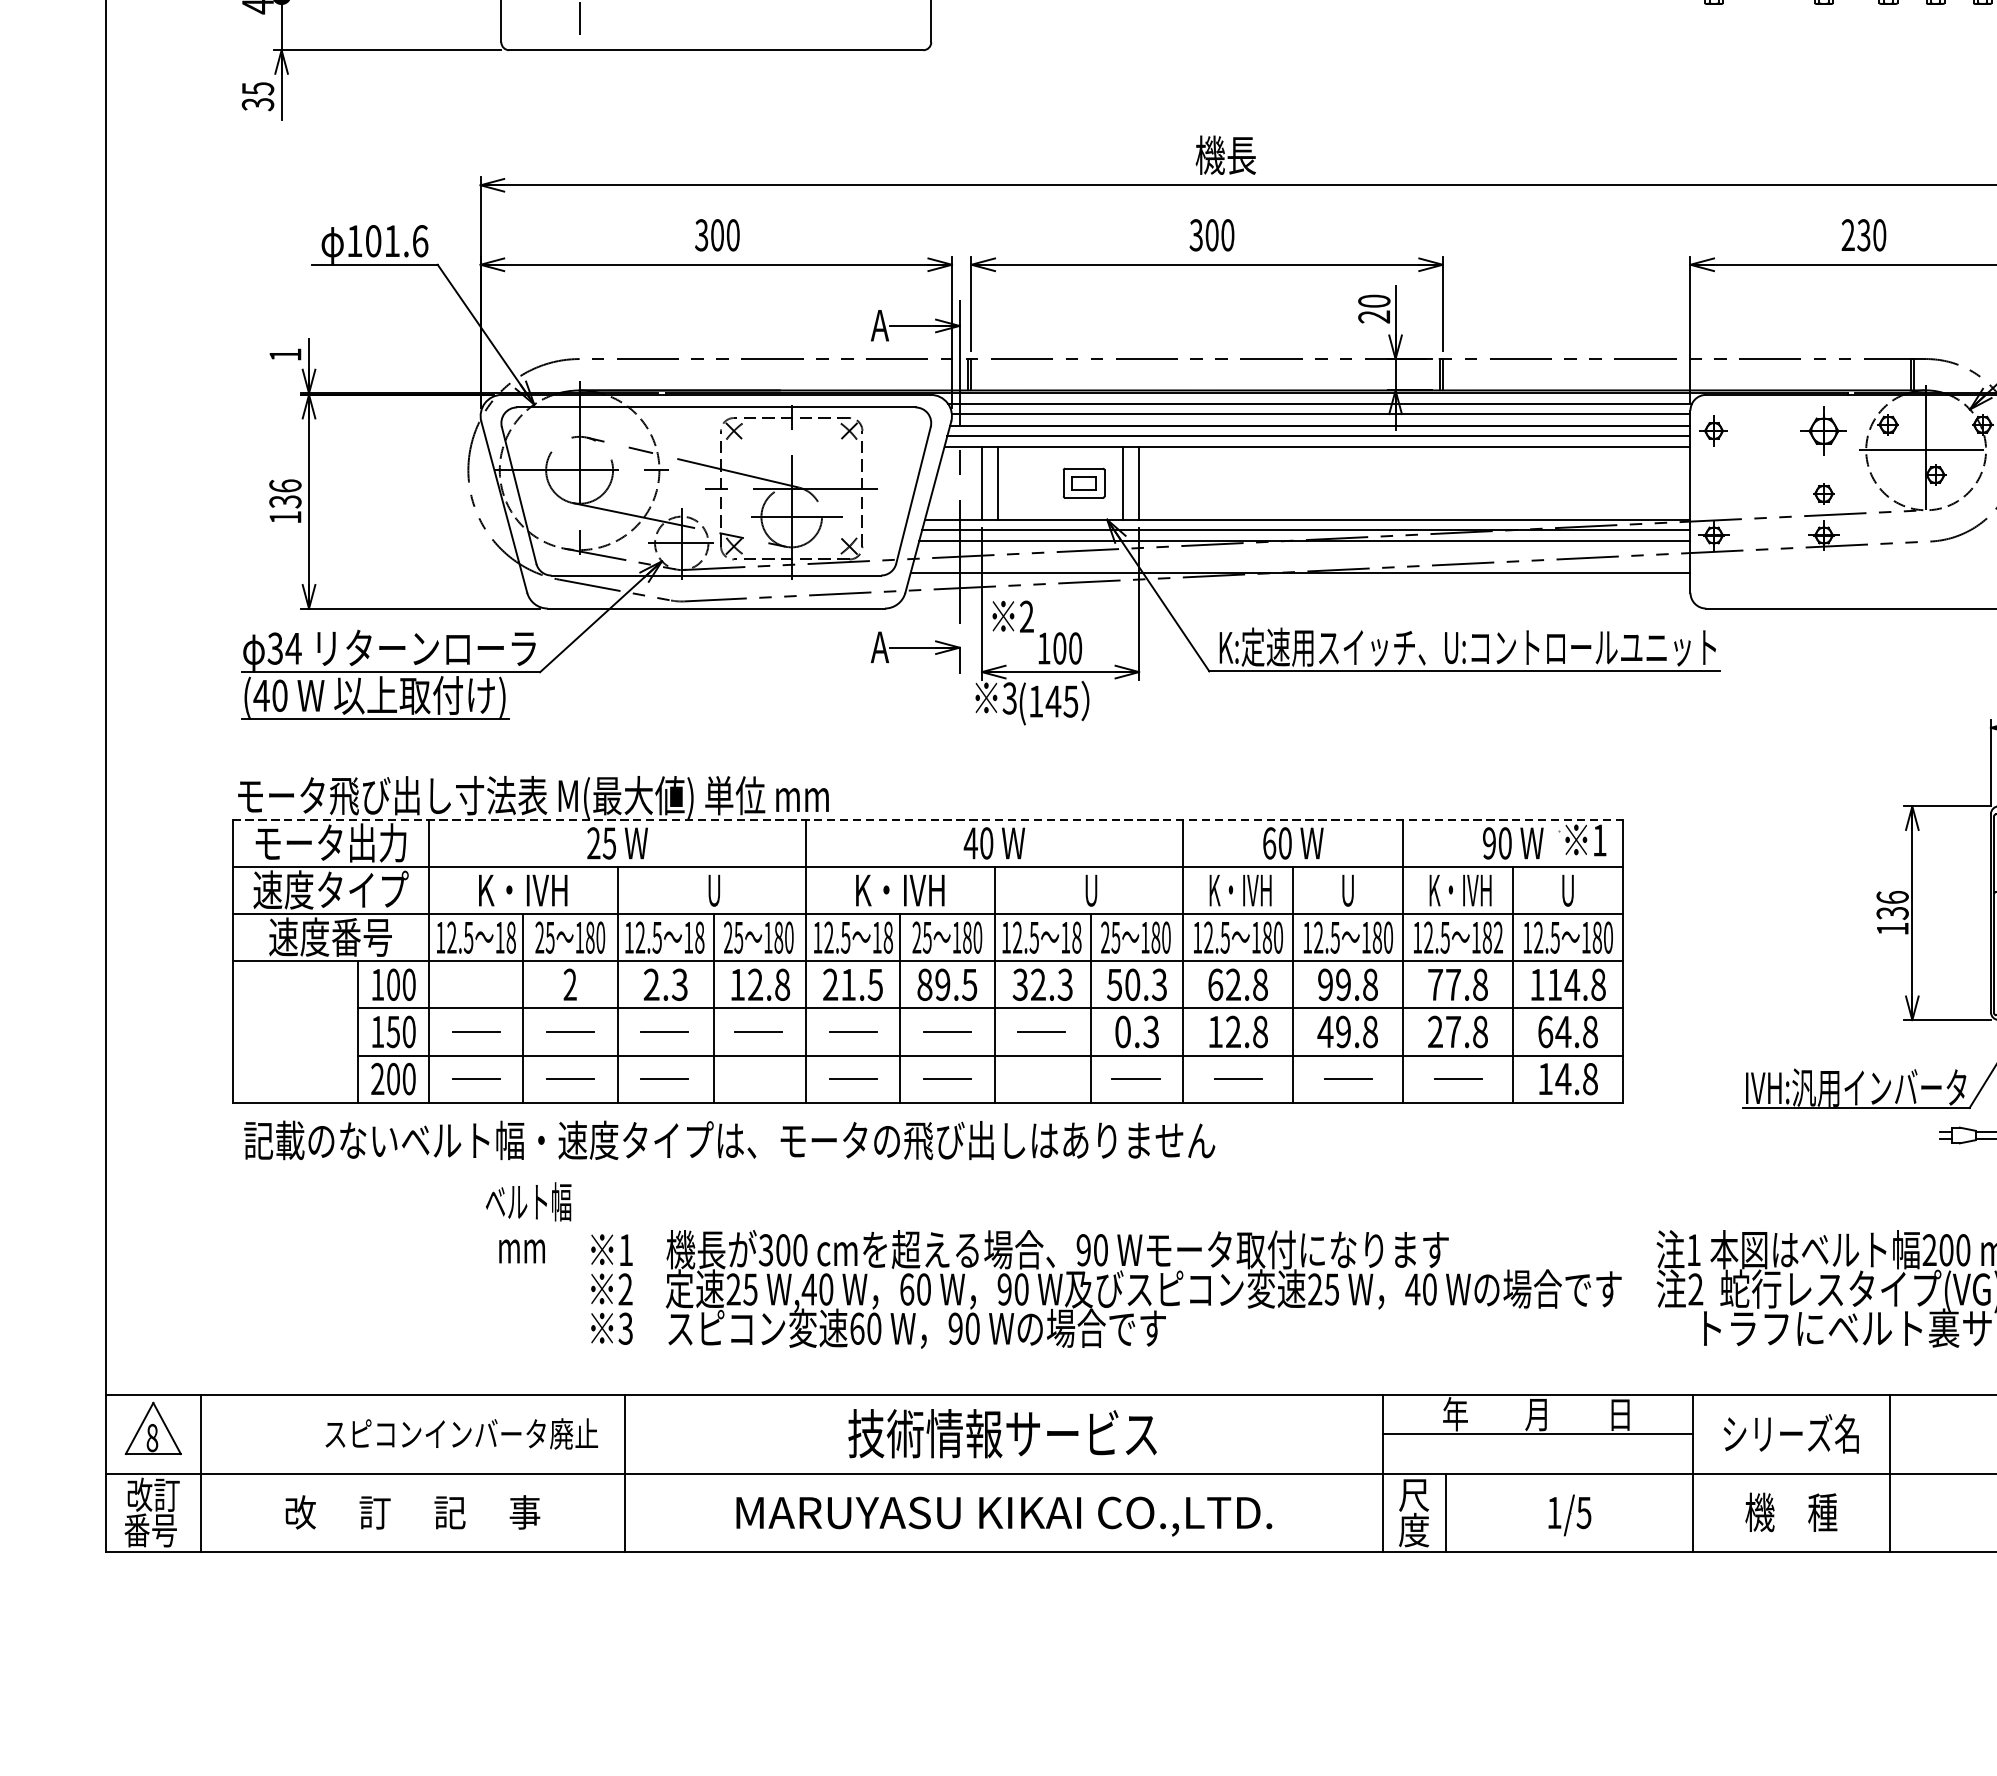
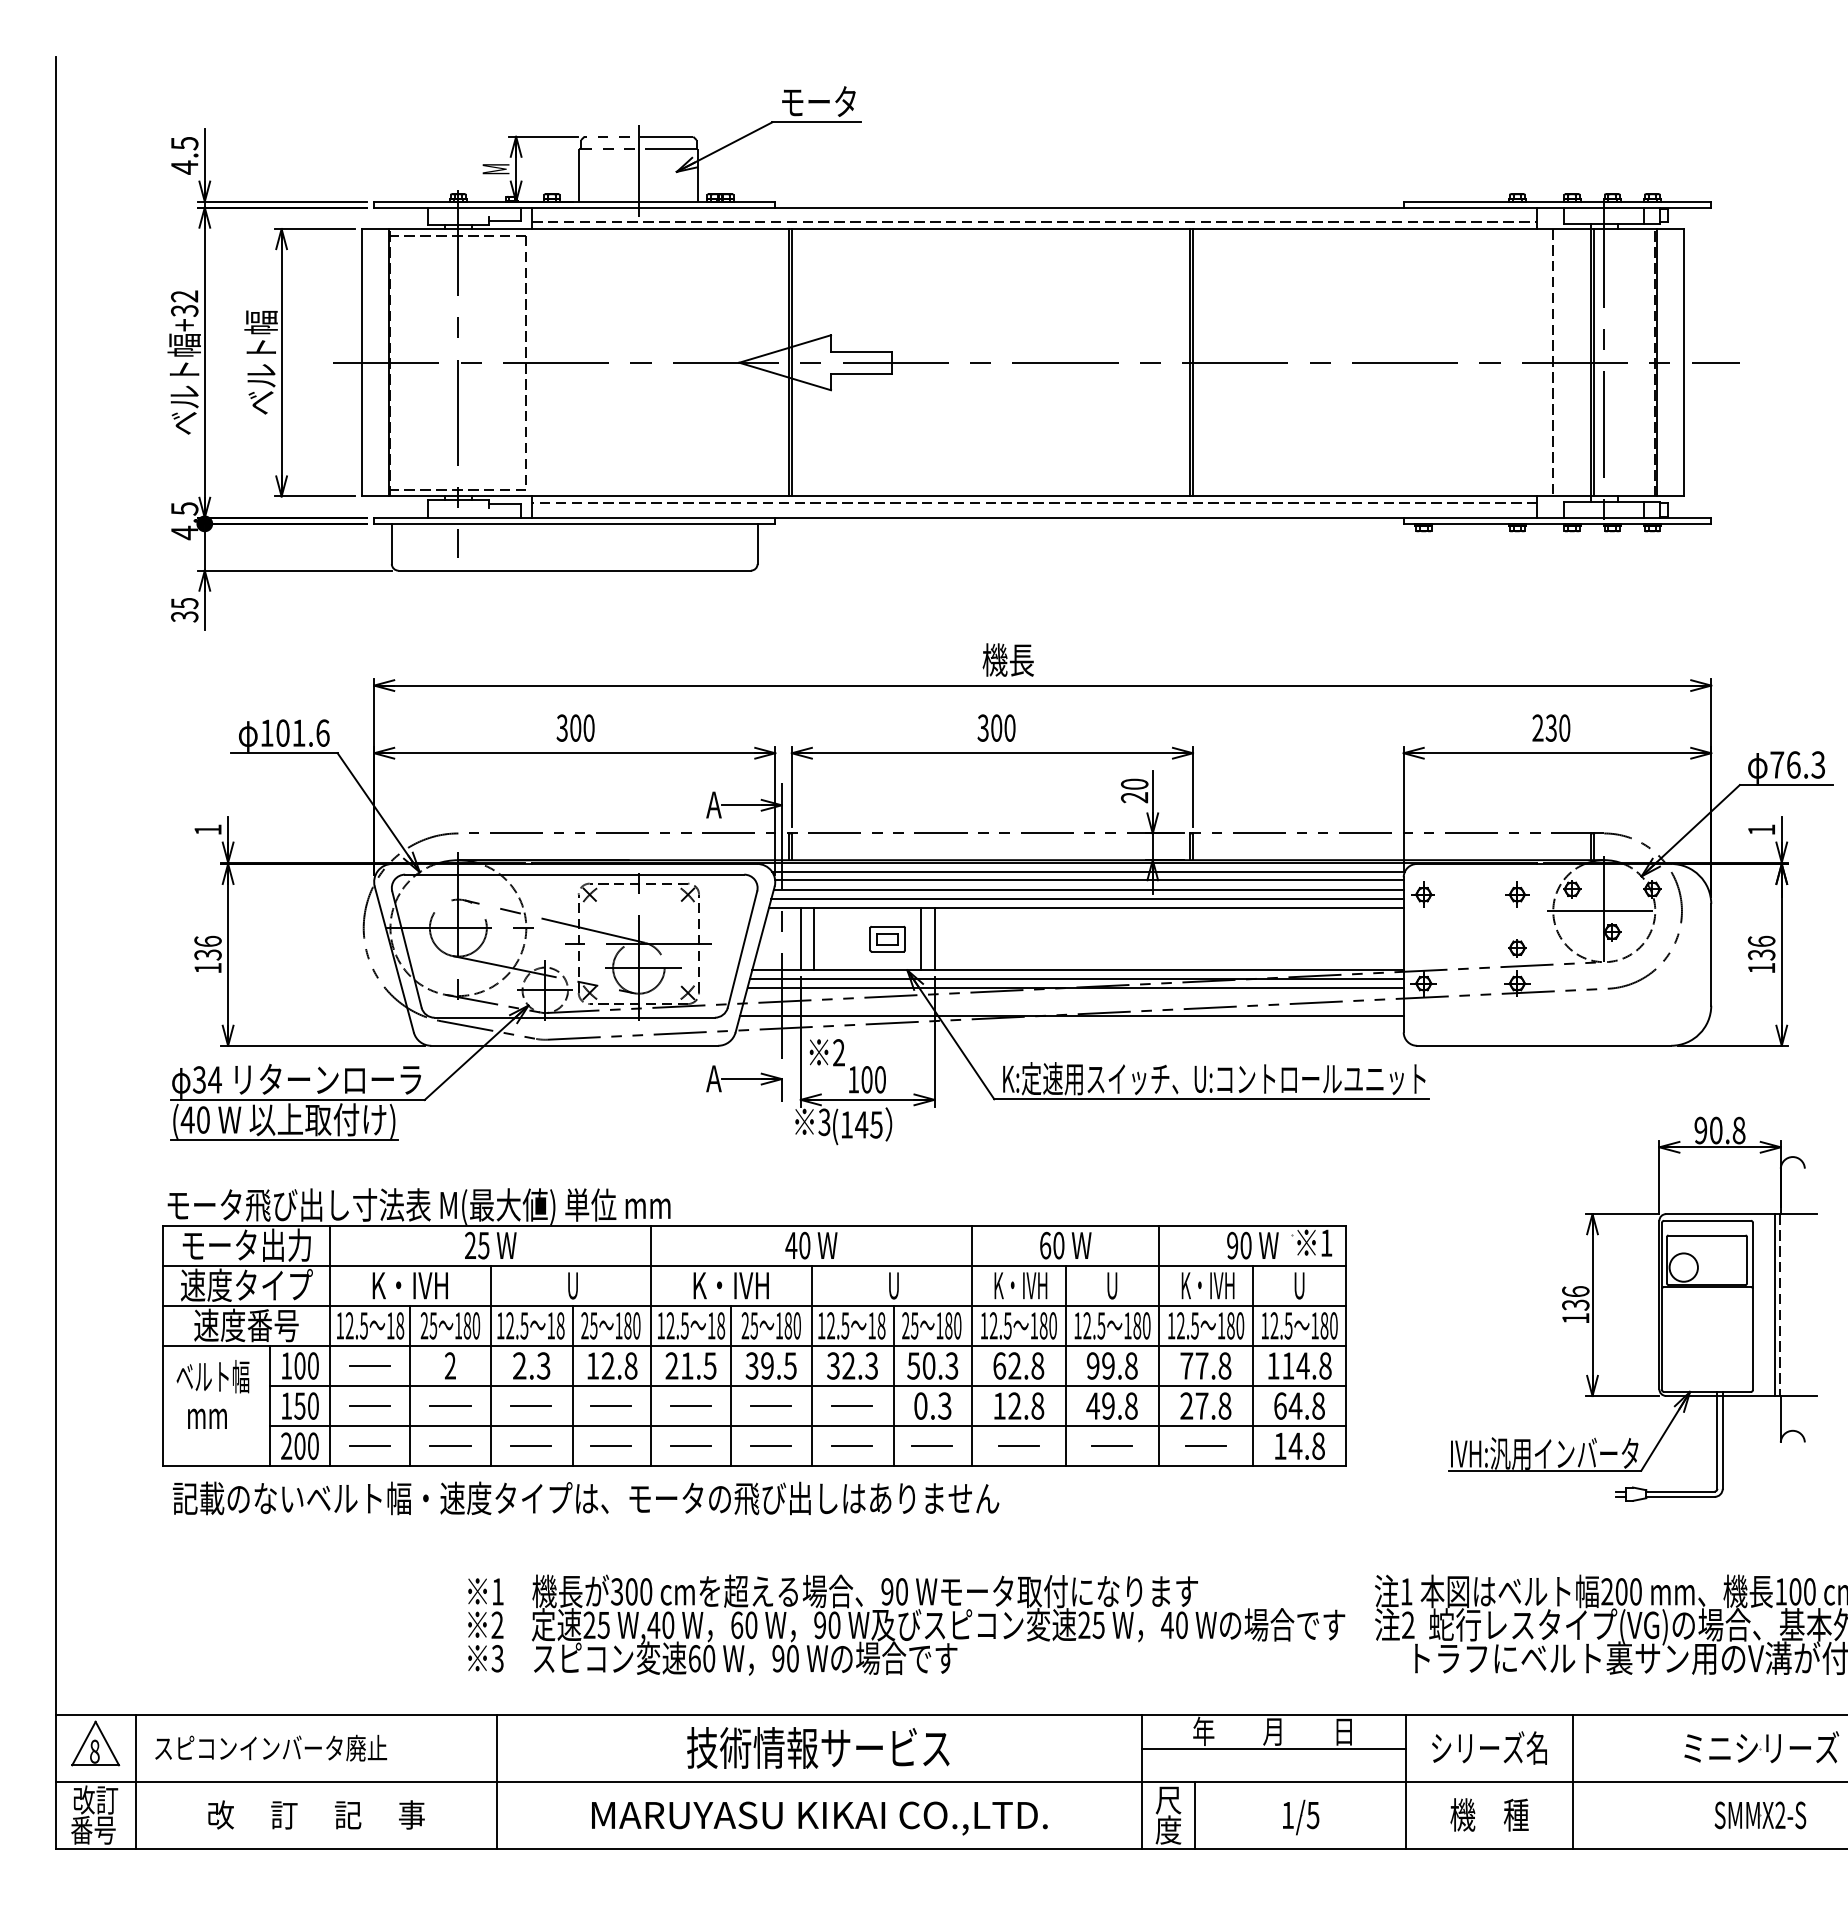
part: (1824, 430) -> (1517, 894), size x0.62
line: (927, 819) -> (754, 1225), dashed -> solid
text: (1498, 937) -> (1240, 1325), 182 -> 180
text: (924, 984) -> (751, 1365), 89.5 -> 39.5
line: (476, 985) -> (370, 1366), added
line: (758, 1079) -> (610, 1446), added
line: (1041, 1079) -> (851, 1446), added
text: (528, 1222) -> (212, 1394), moved
text: (462, 1433) -> (271, 1747), moved

